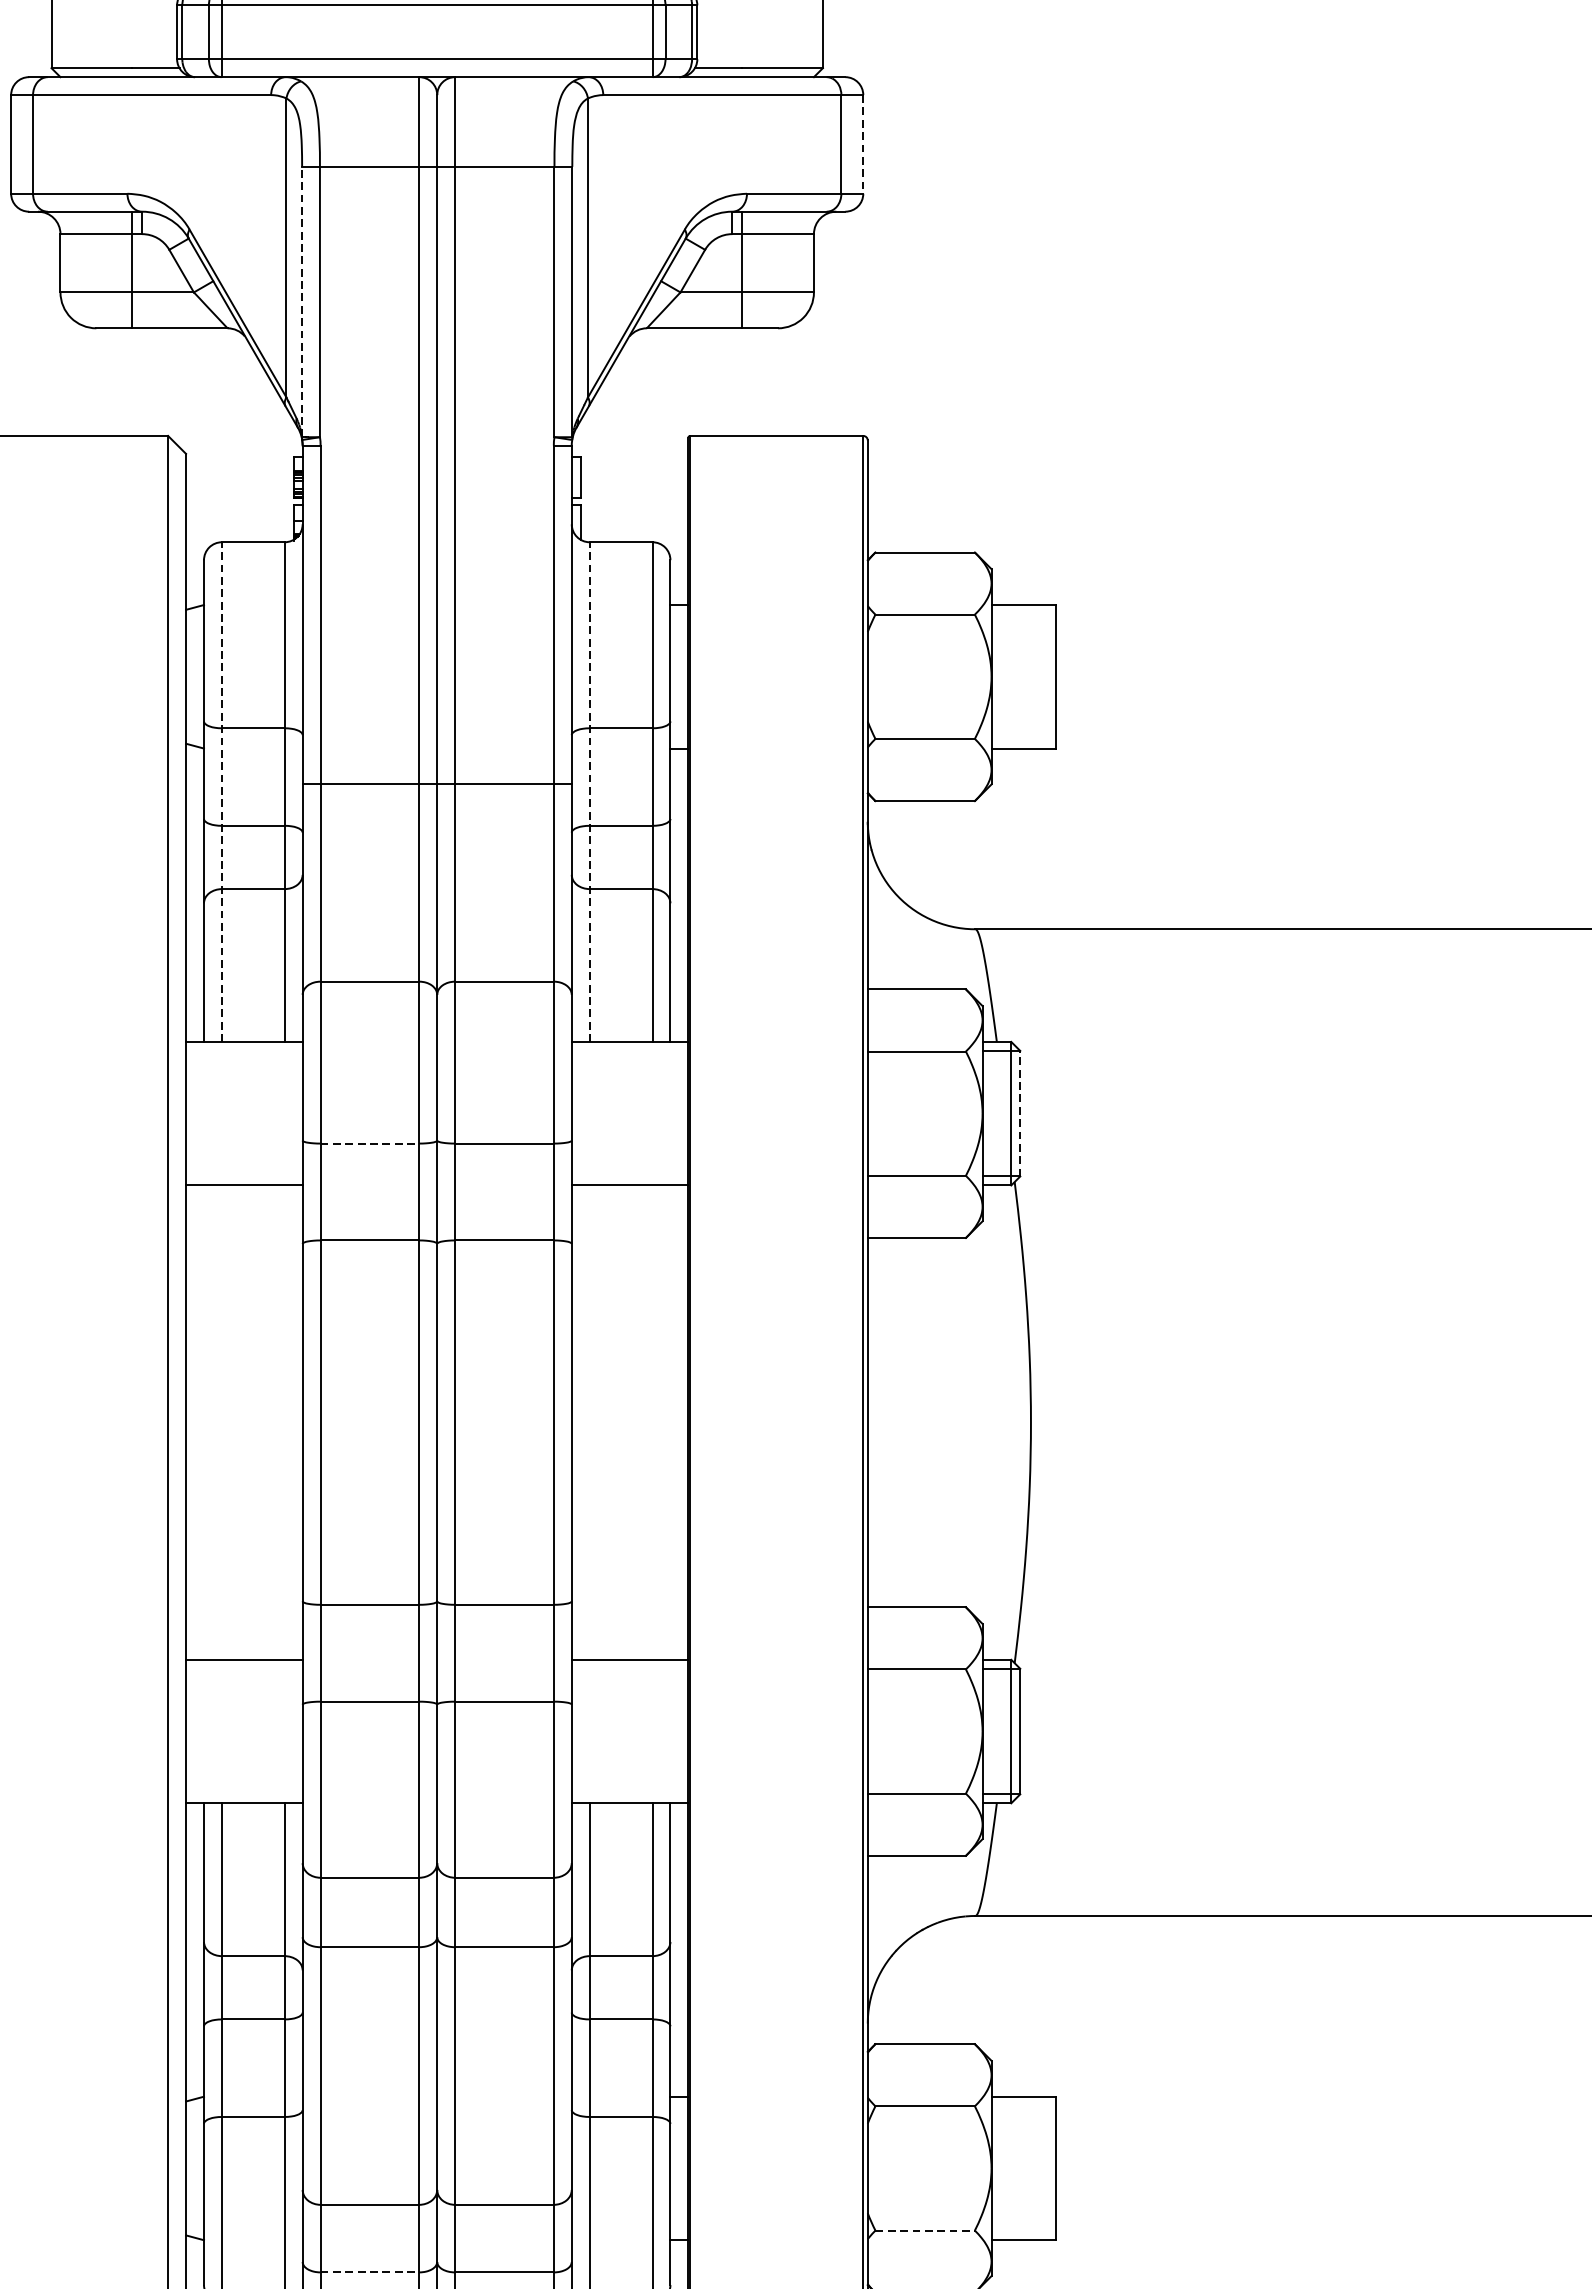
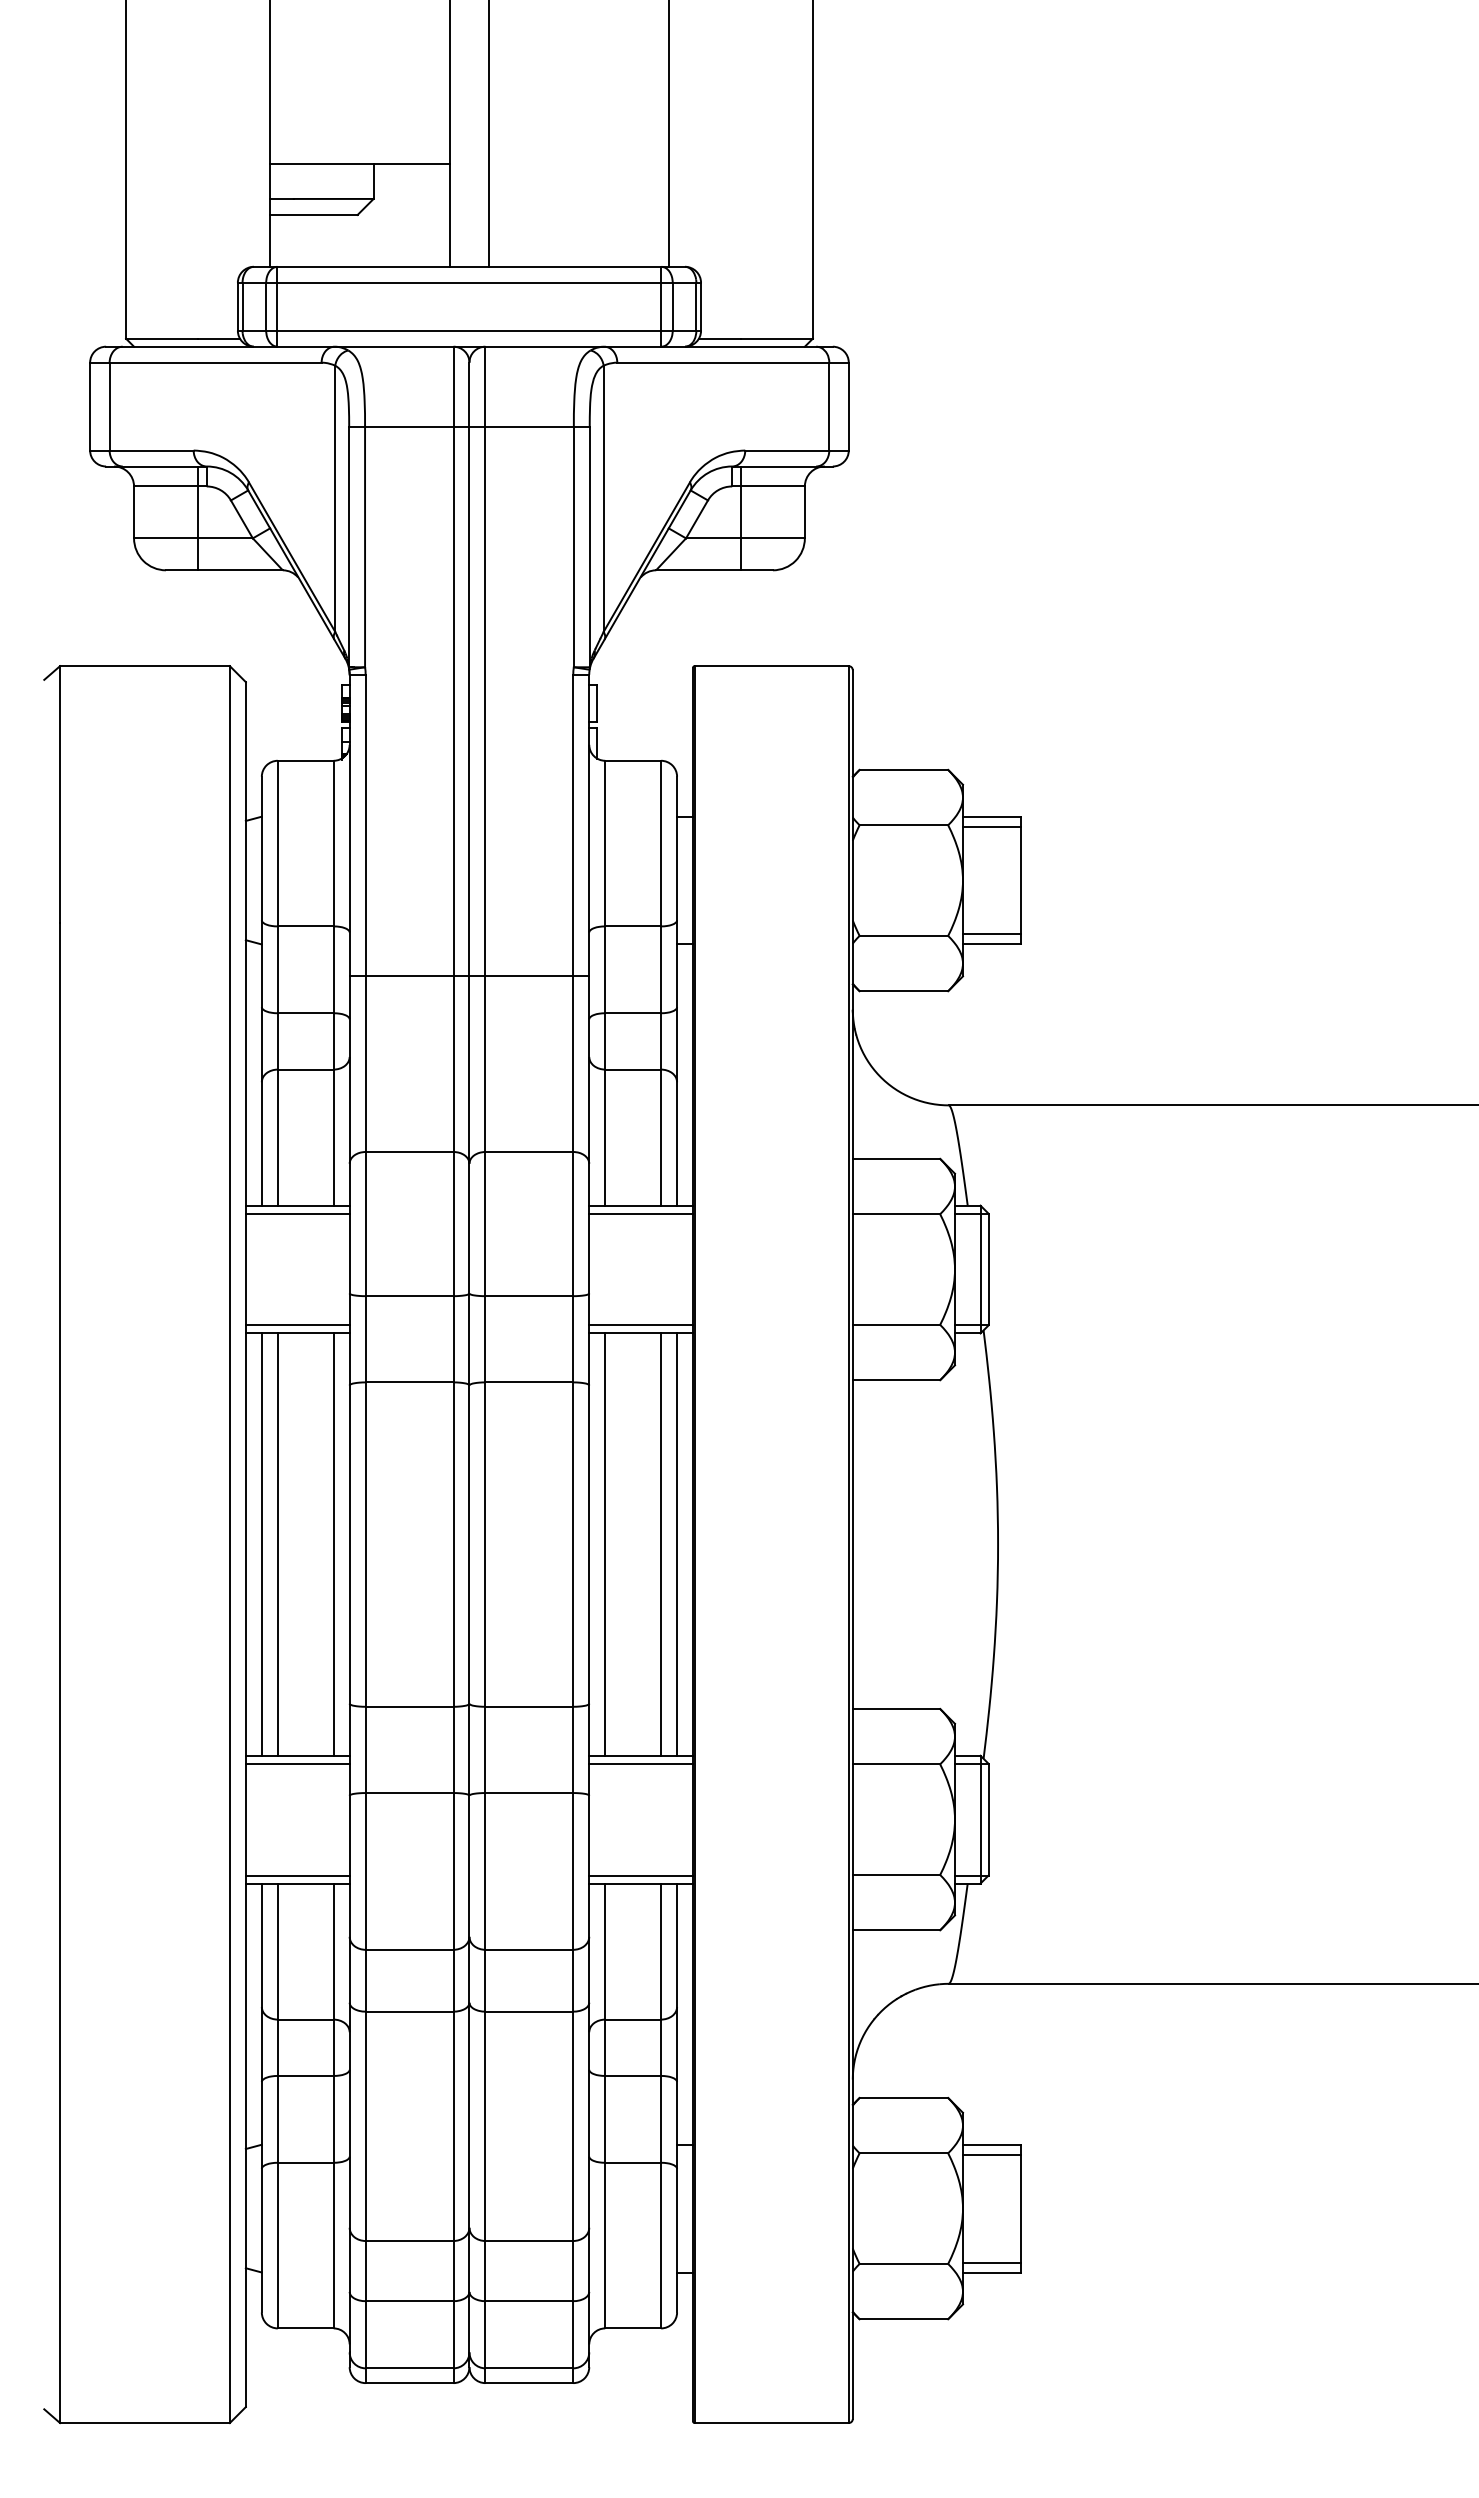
line: (862, 144) -> (848, 406), dashed -> solid
line: (302, 301) -> (349, 546), dashed -> solid
line: (1023, 616) -> (991, 826), added
line: (1023, 737) -> (991, 934), added
line: (221, 791) -> (277, 982), dashed -> solid
line: (590, 791) -> (605, 982), dashed -> solid
line: (244, 1050) -> (297, 1213), added
line: (630, 1050) -> (641, 1213), added
line: (1020, 1113) -> (988, 1269), dashed -> solid
line: (369, 1143) -> (409, 1296), dashed -> solid
line: (244, 1176) -> (297, 1325), added
line: (630, 1176) -> (641, 1325), added
line: (203, 1422) -> (261, 1544), added
line: (221, 1422) -> (277, 1544), added
line: (284, 1422) -> (333, 1544), added
line: (590, 1422) -> (605, 1544), added
line: (652, 1422) -> (661, 1544), added
line: (670, 1422) -> (677, 1544), added
line: (244, 1668) -> (297, 1763), added
line: (630, 1668) -> (641, 1763), added
line: (244, 1794) -> (297, 1875), added
line: (630, 1794) -> (641, 1875), added
line: (1023, 2107) -> (991, 2154), added
line: (1023, 2228) -> (991, 2262), added
line: (925, 2230) -> (904, 2263), dashed -> solid
line: (369, 2272) -> (409, 2301), dashed -> solid

